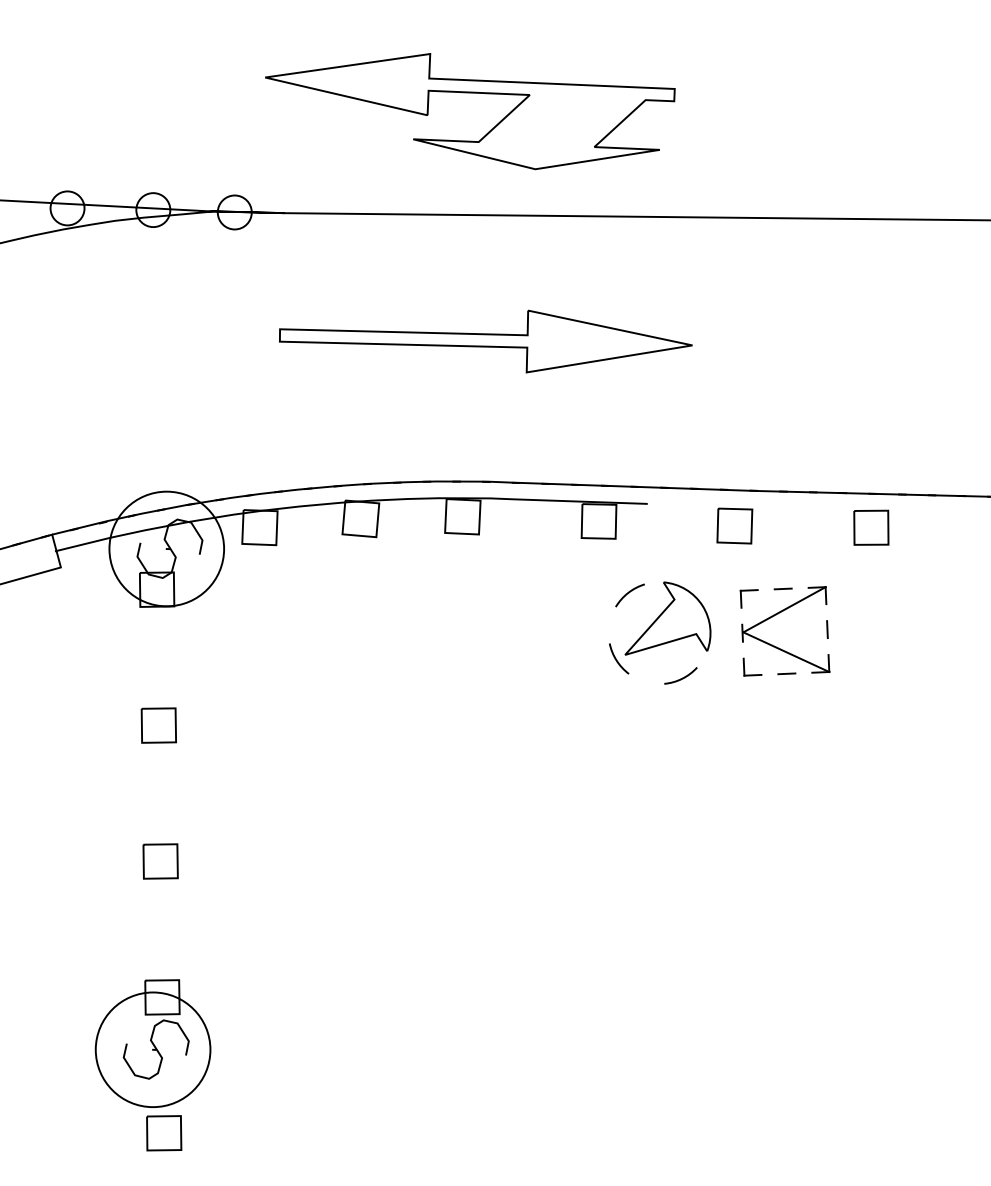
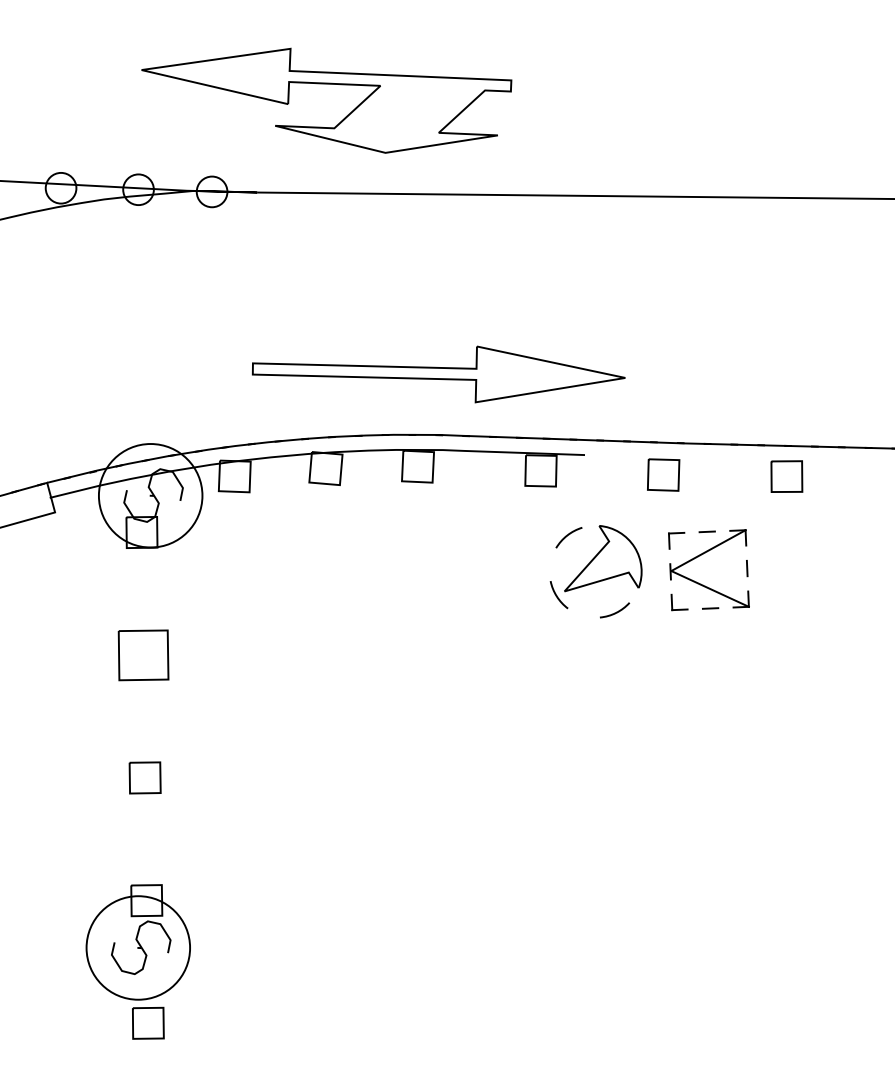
part: (470, 93) -> (326, 84), moved
part: (485, 341) -> (438, 374), moved
part: (158, 724) -> (143, 654), size x1.6

